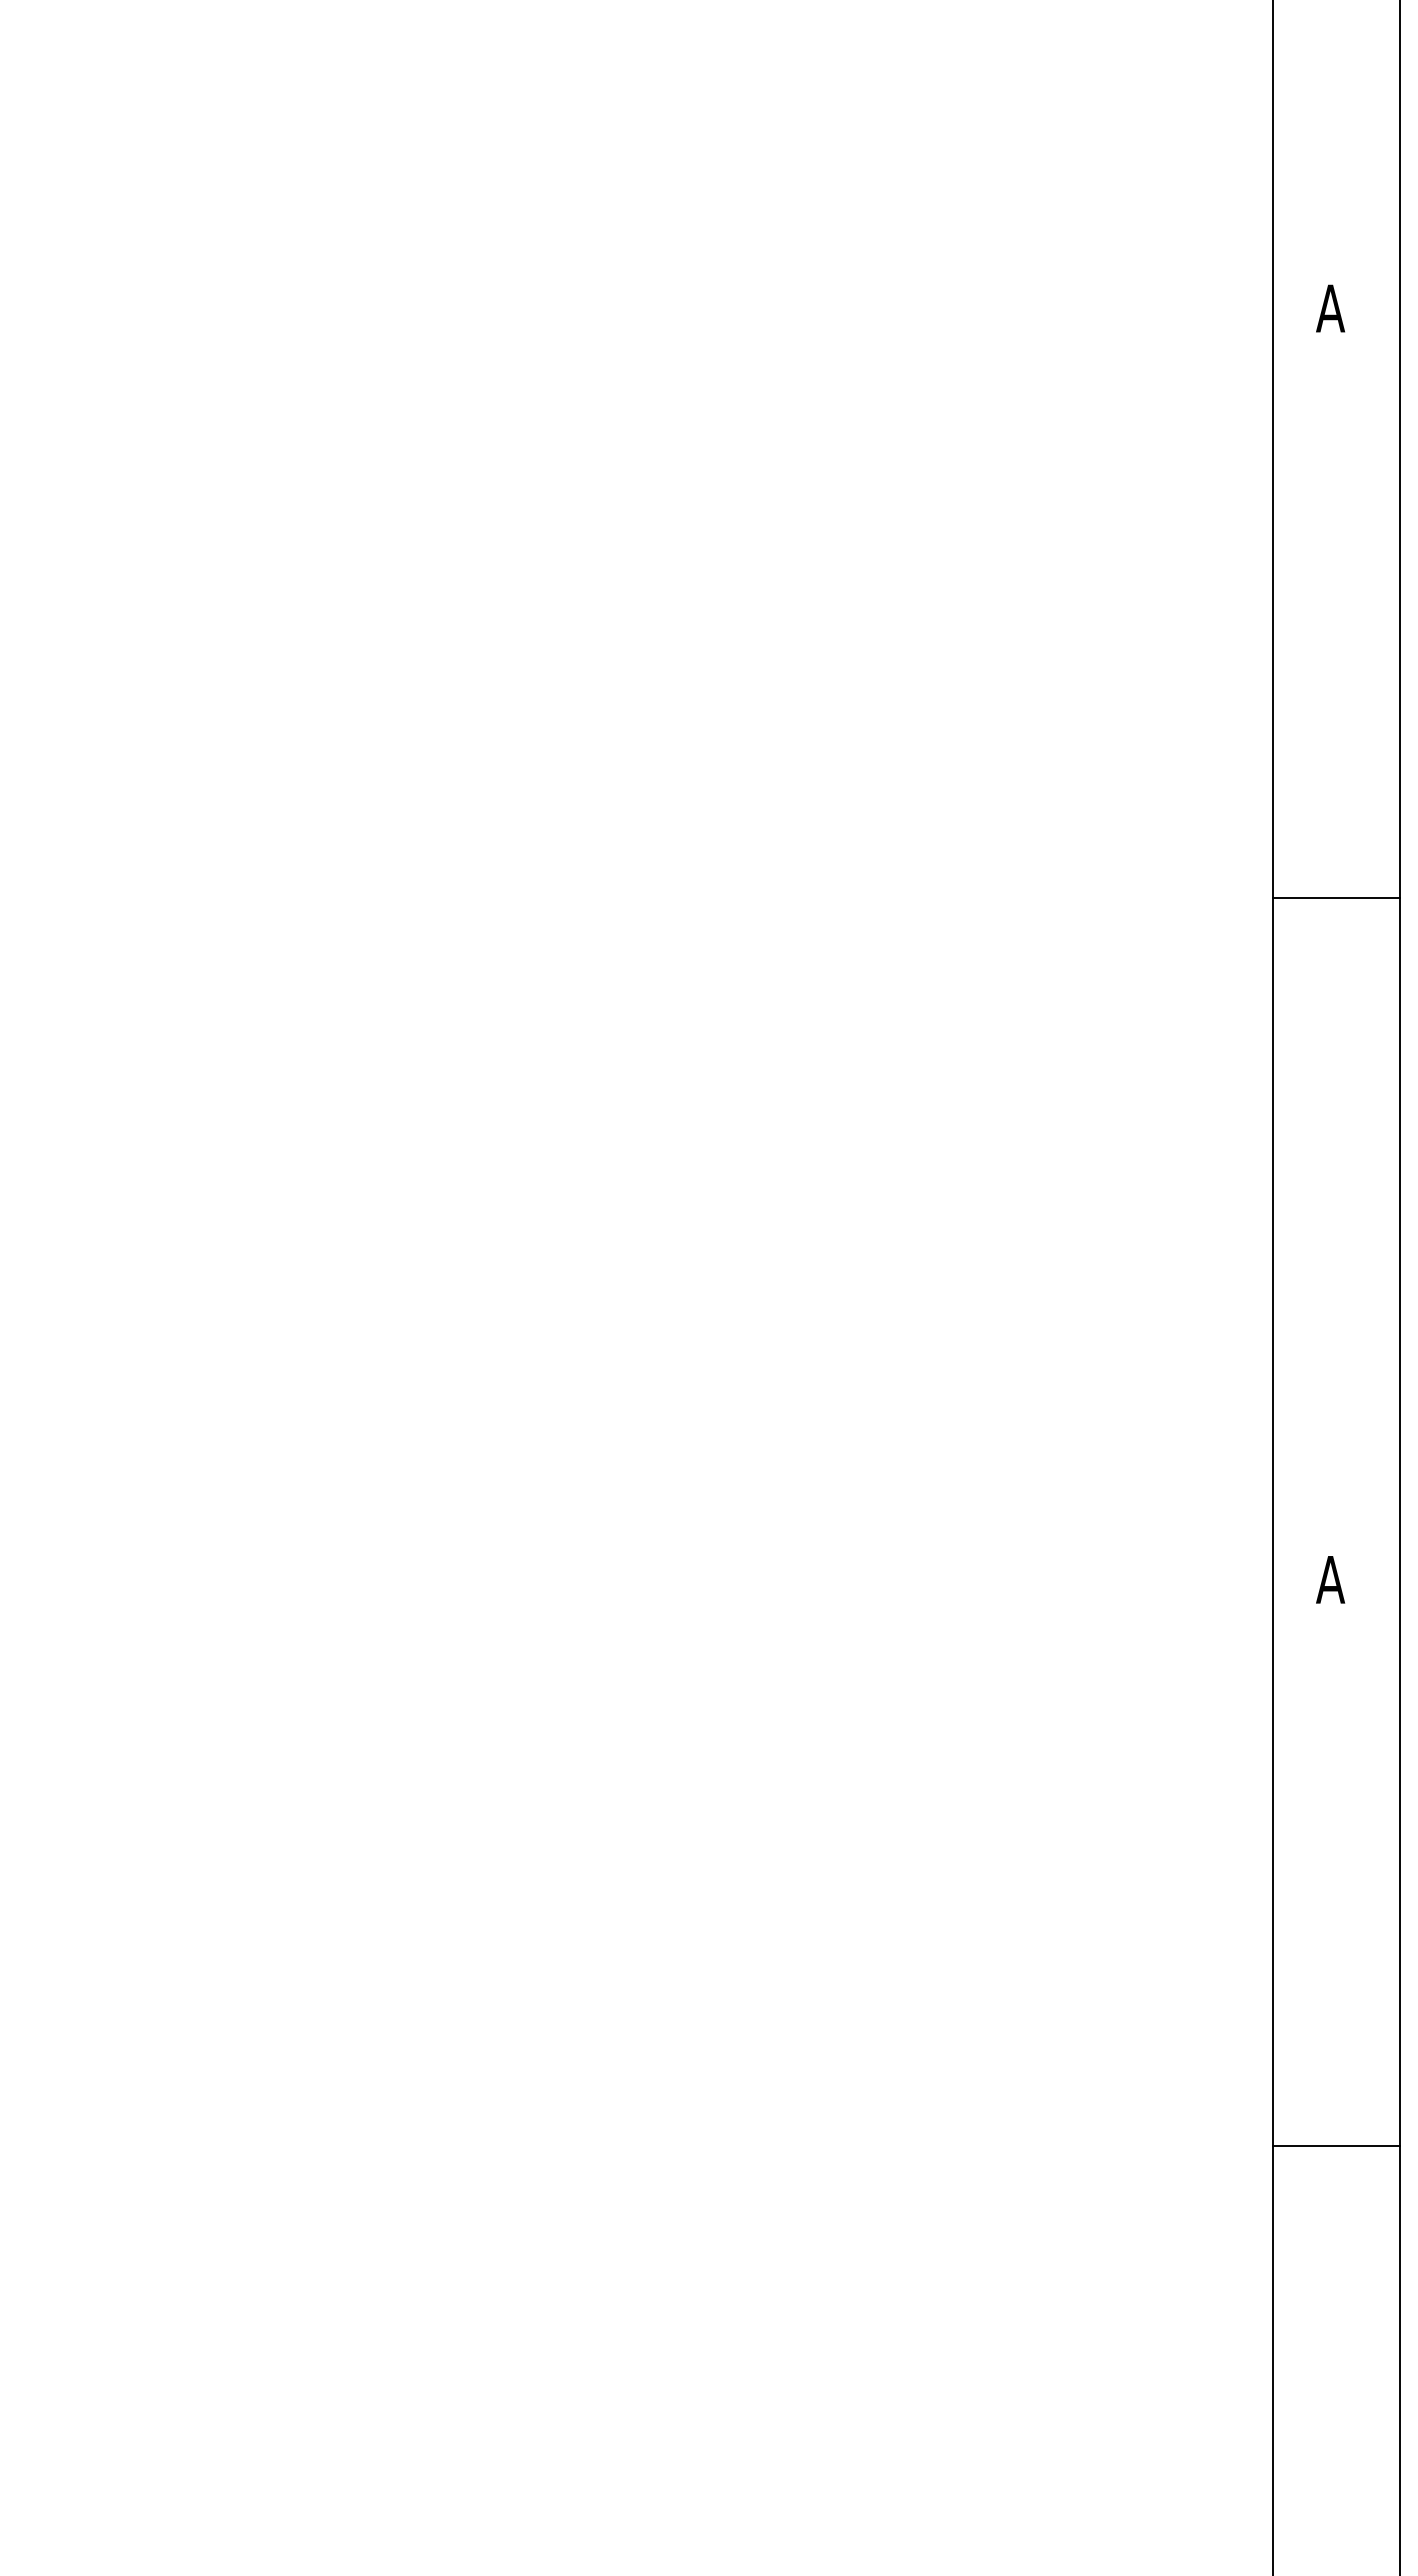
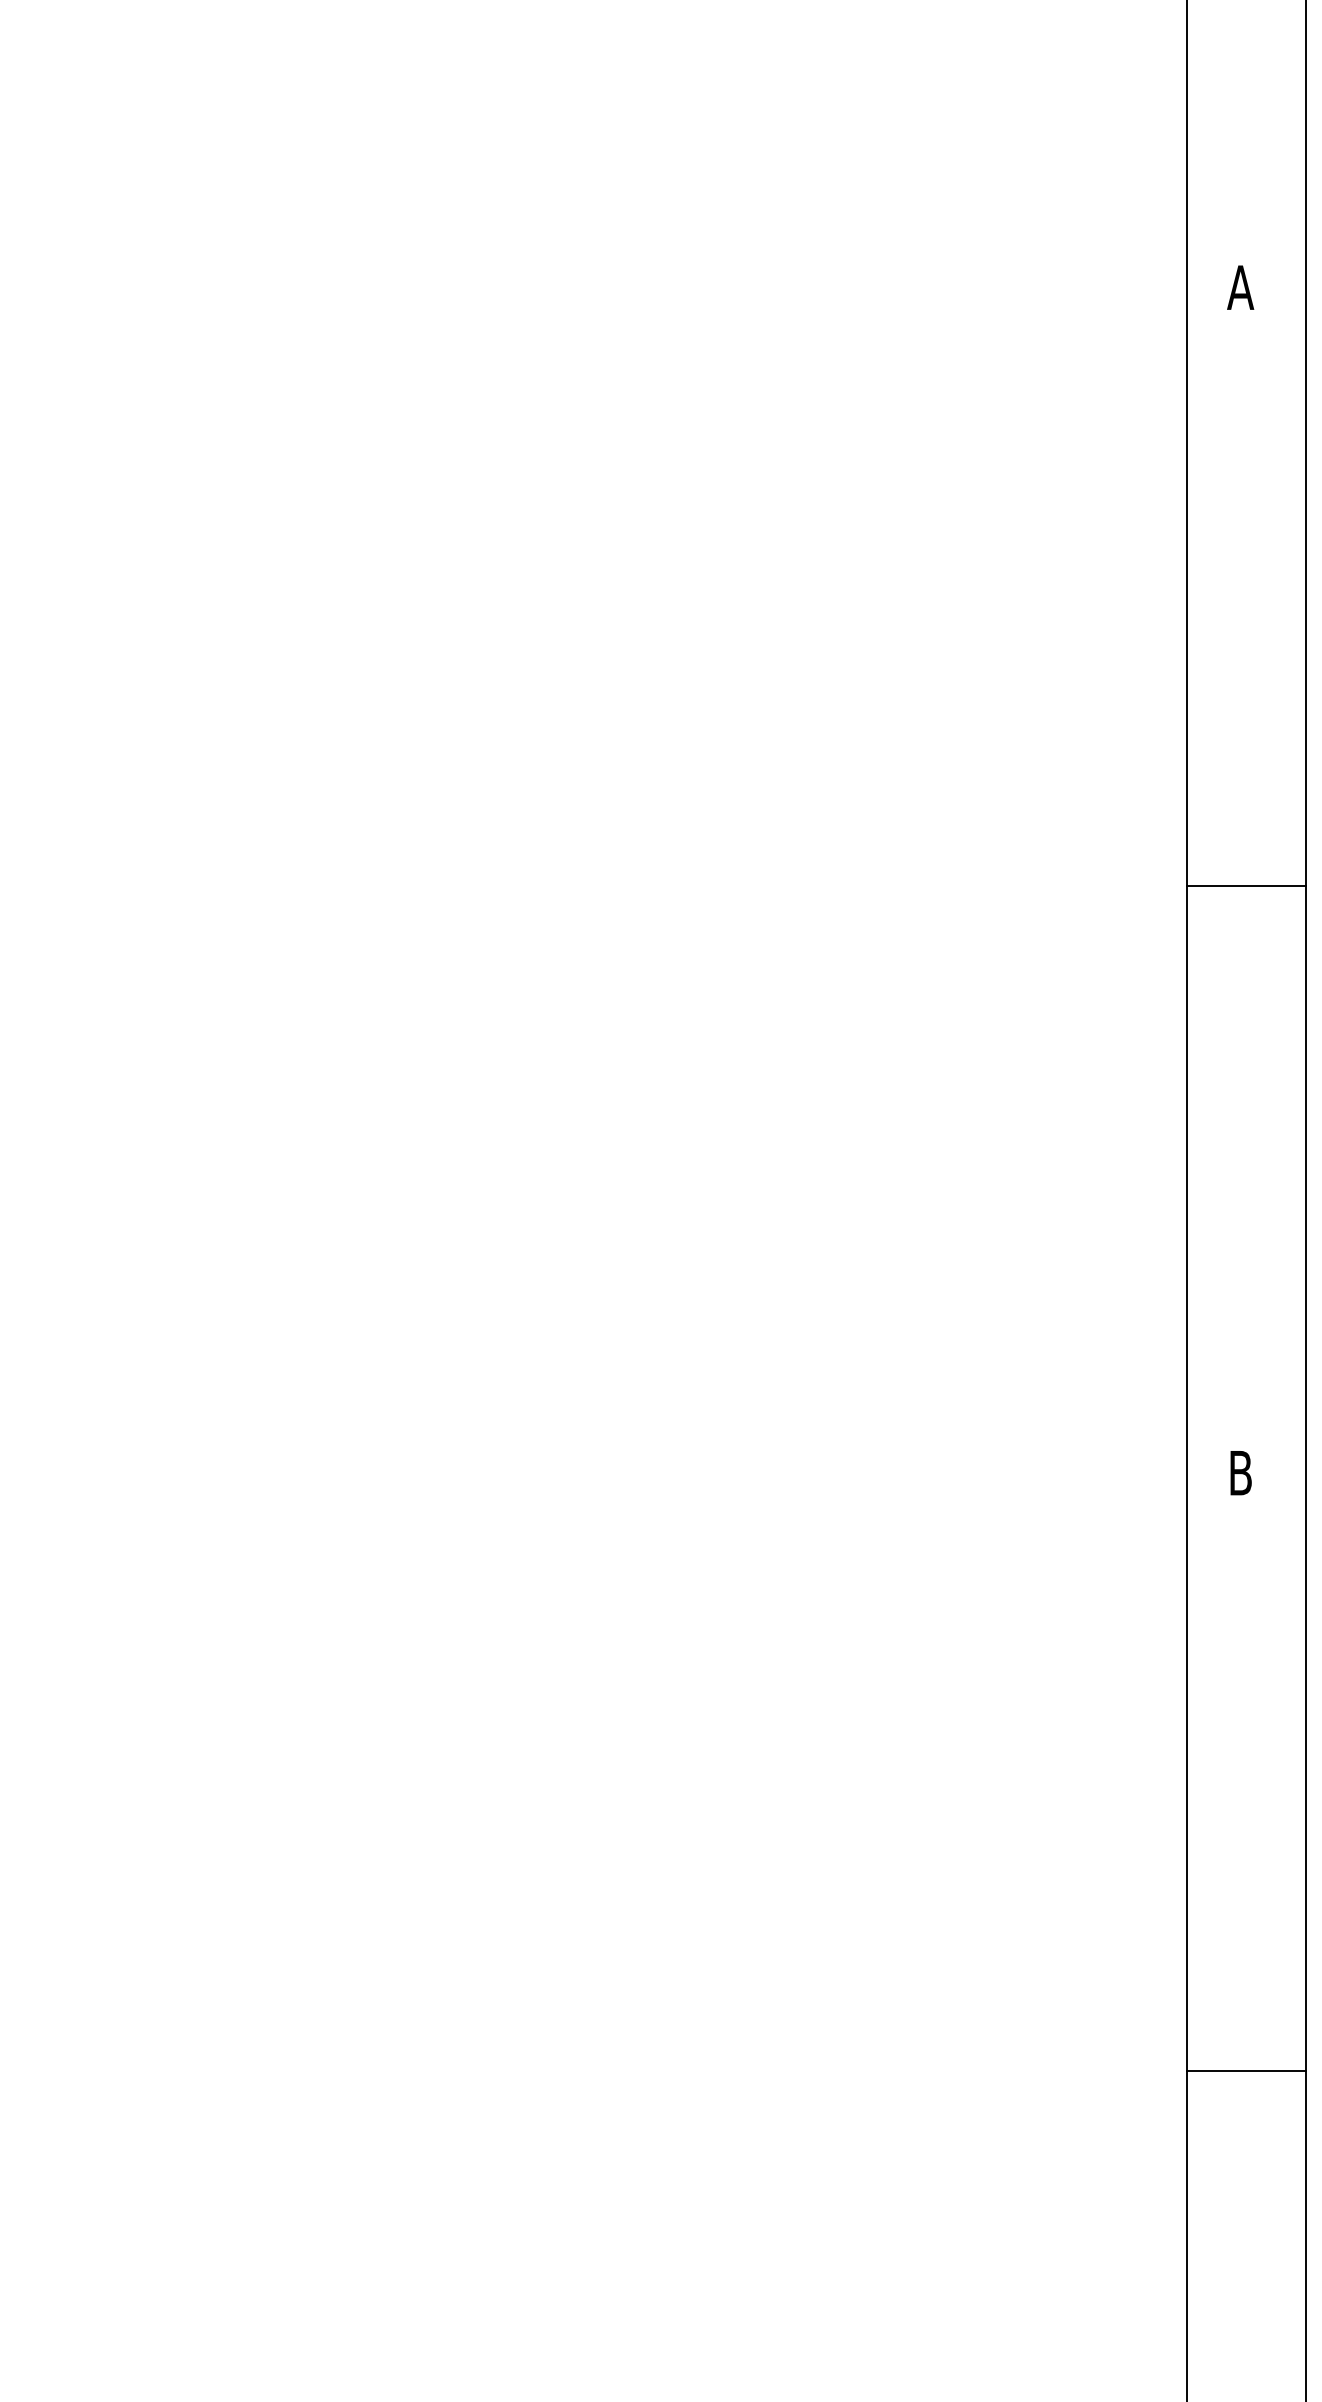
line: (1336, 898) -> (1246, 886), moved
text: (1330, 1579) -> (1240, 1472), A -> B
line: (1336, 2146) -> (1246, 2071), moved

